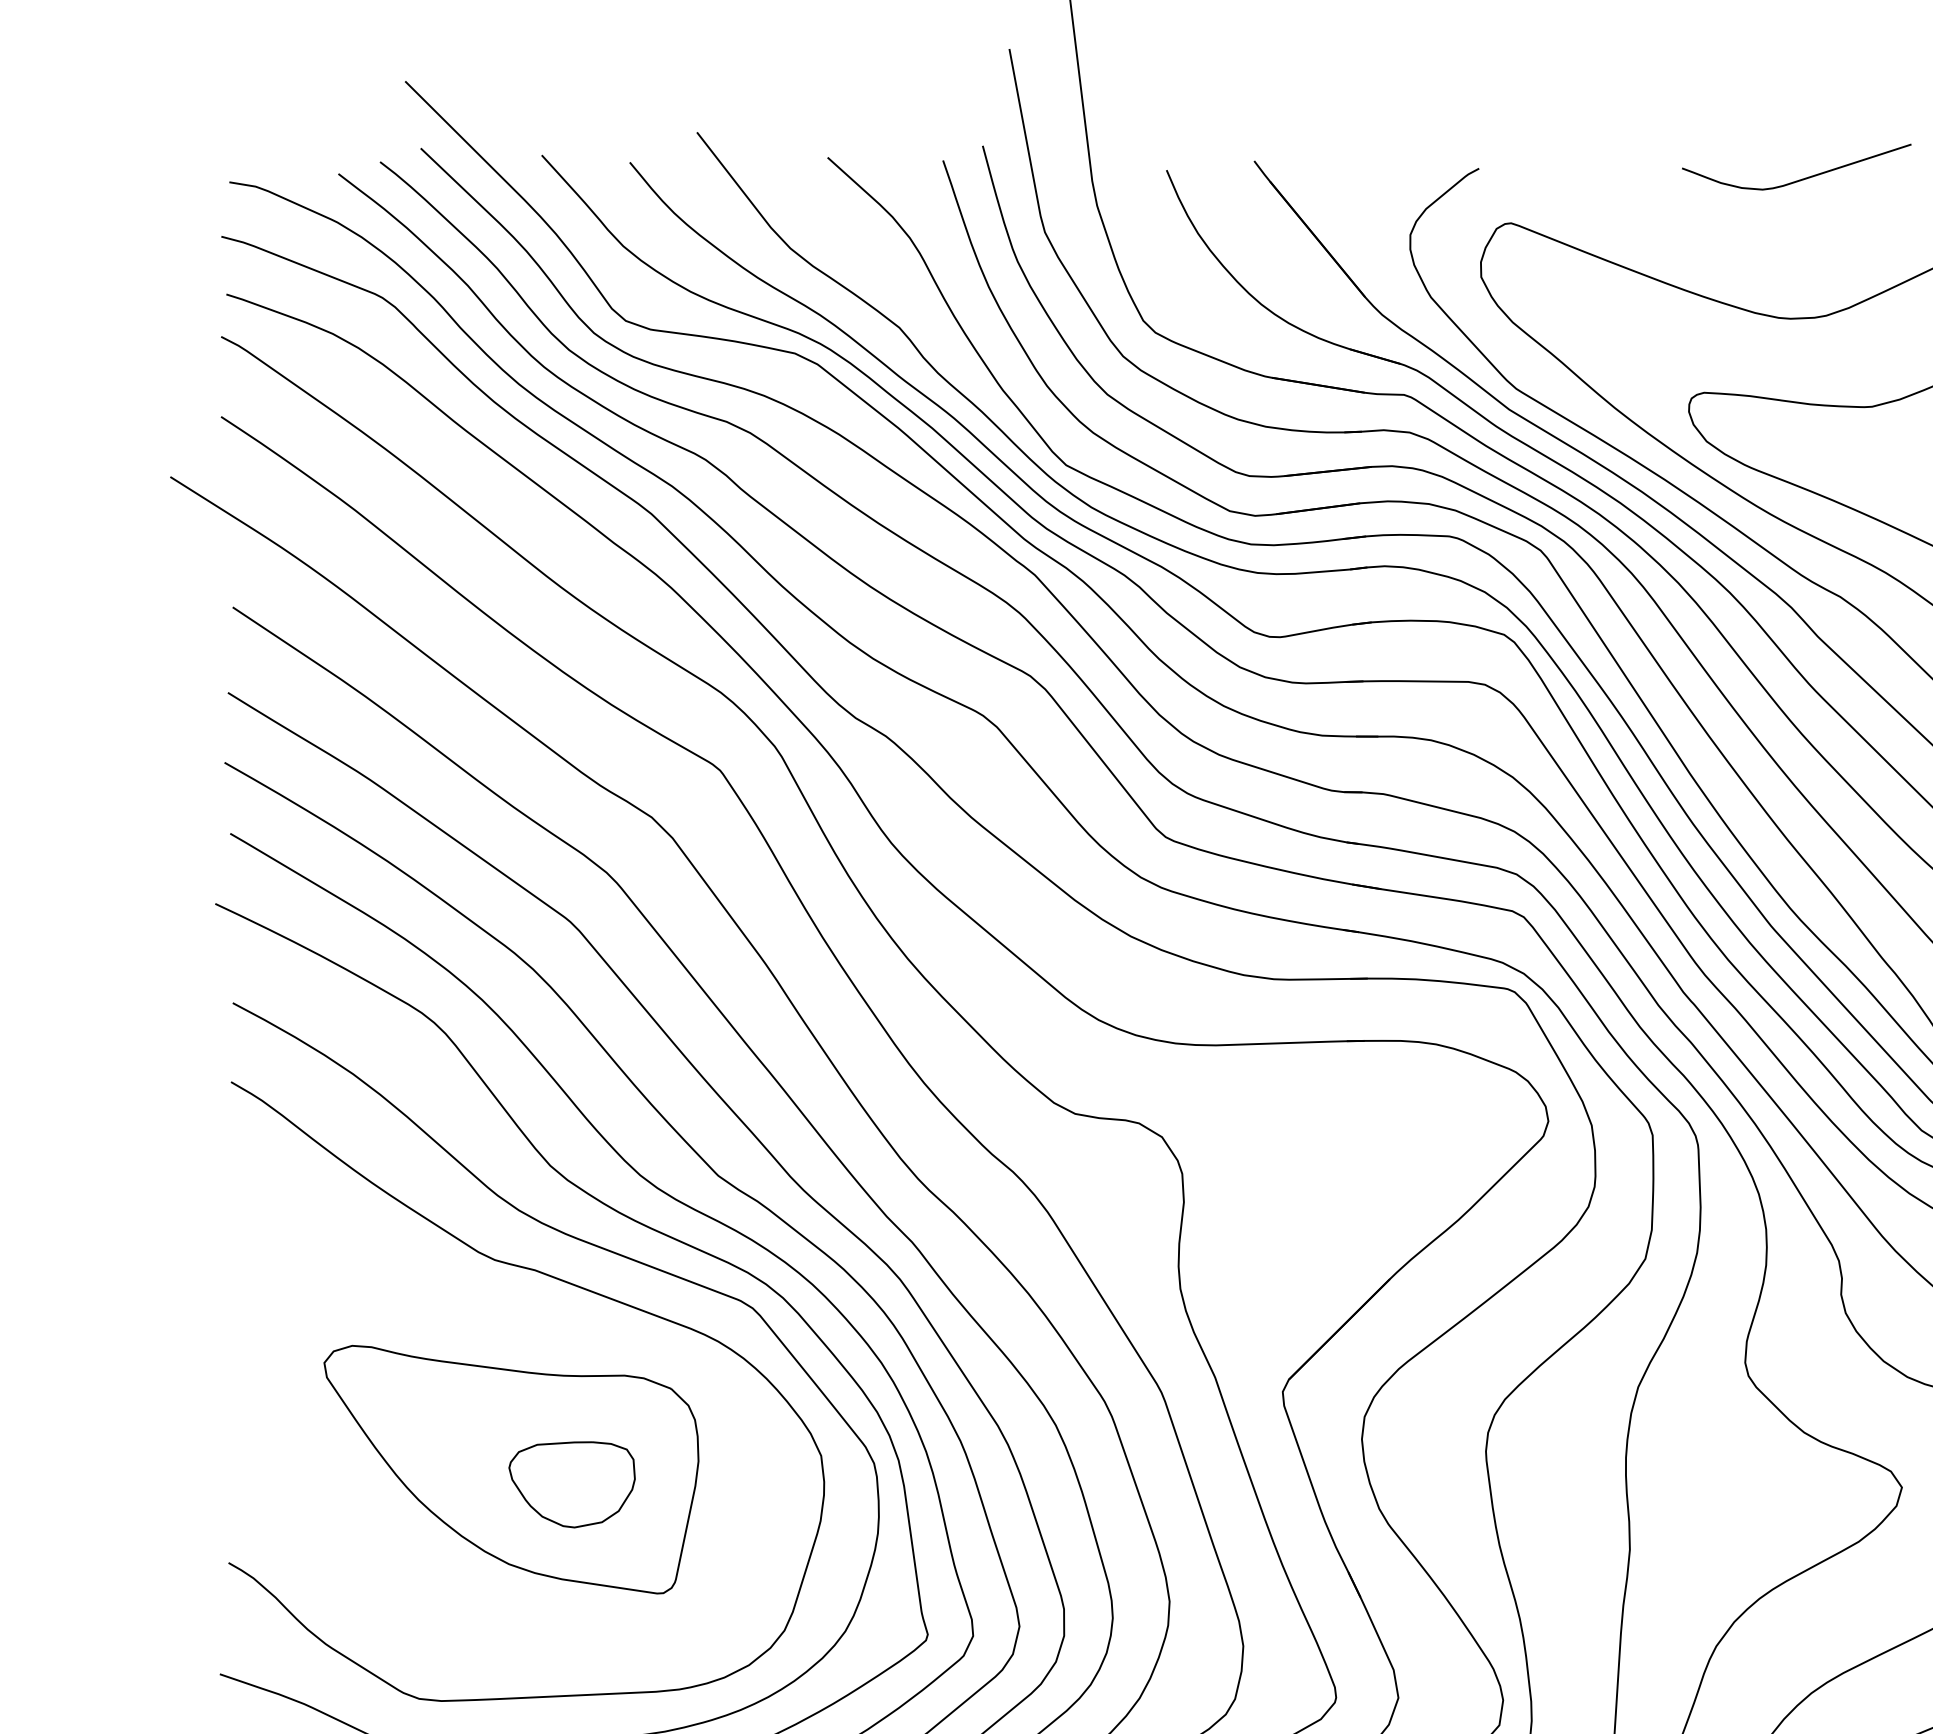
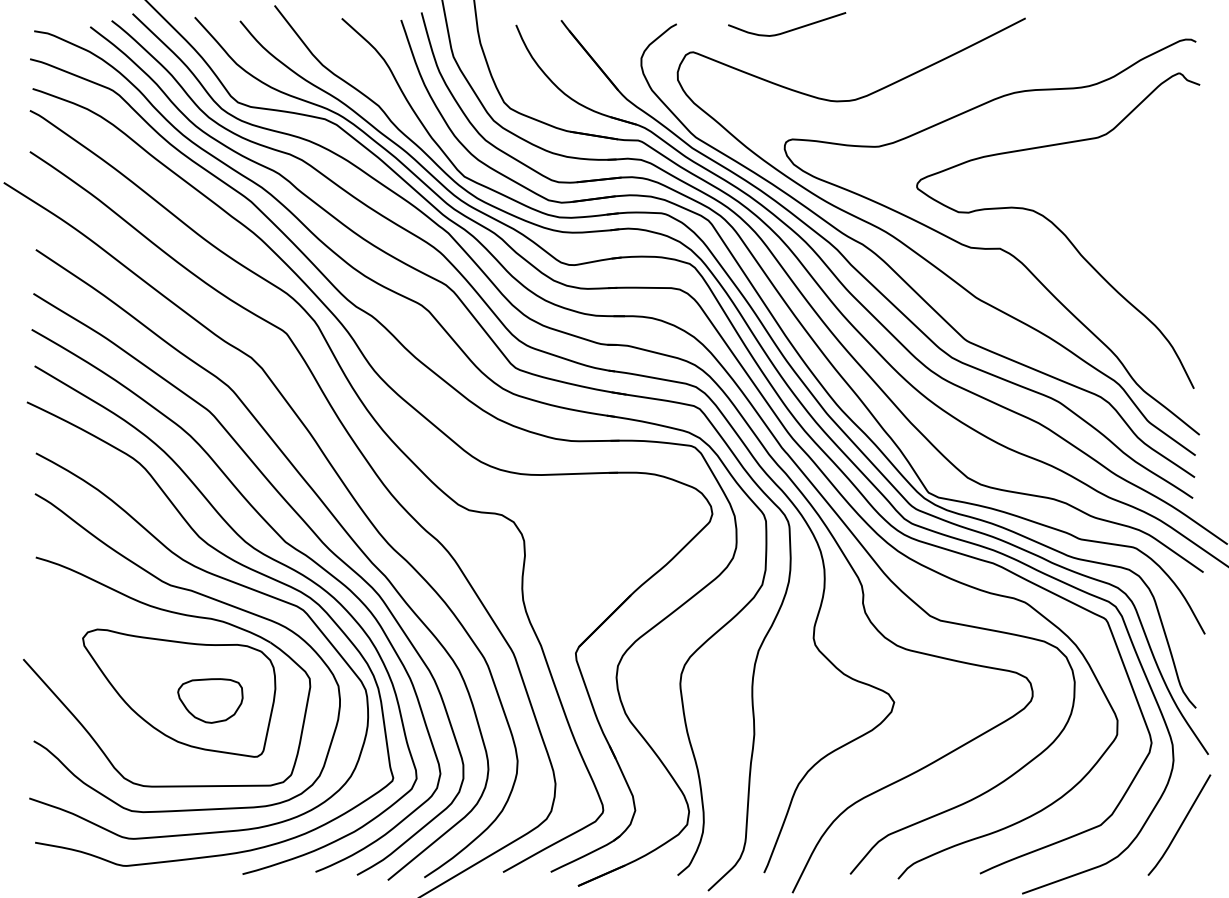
curve: (1803, 177) -> (790, 29), moved
part: (515, 1318) -> (181, 615), added

